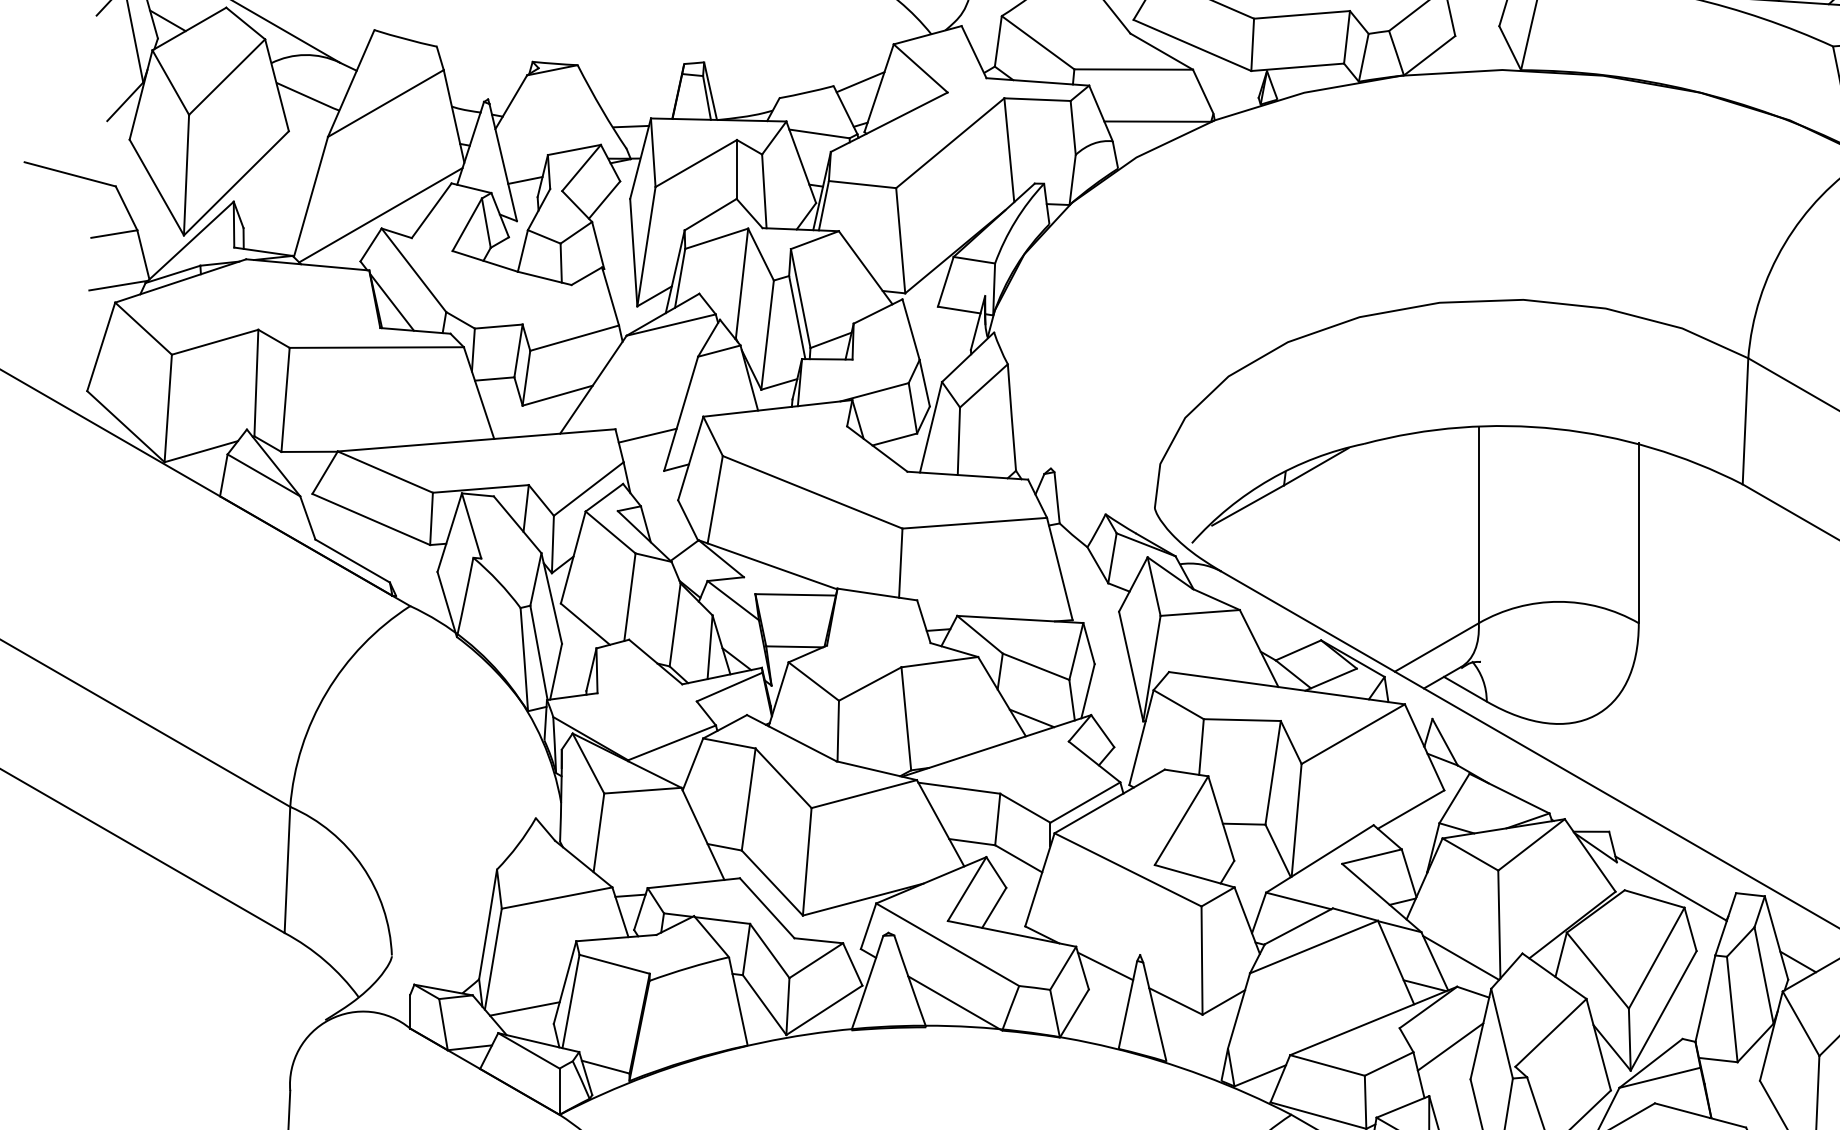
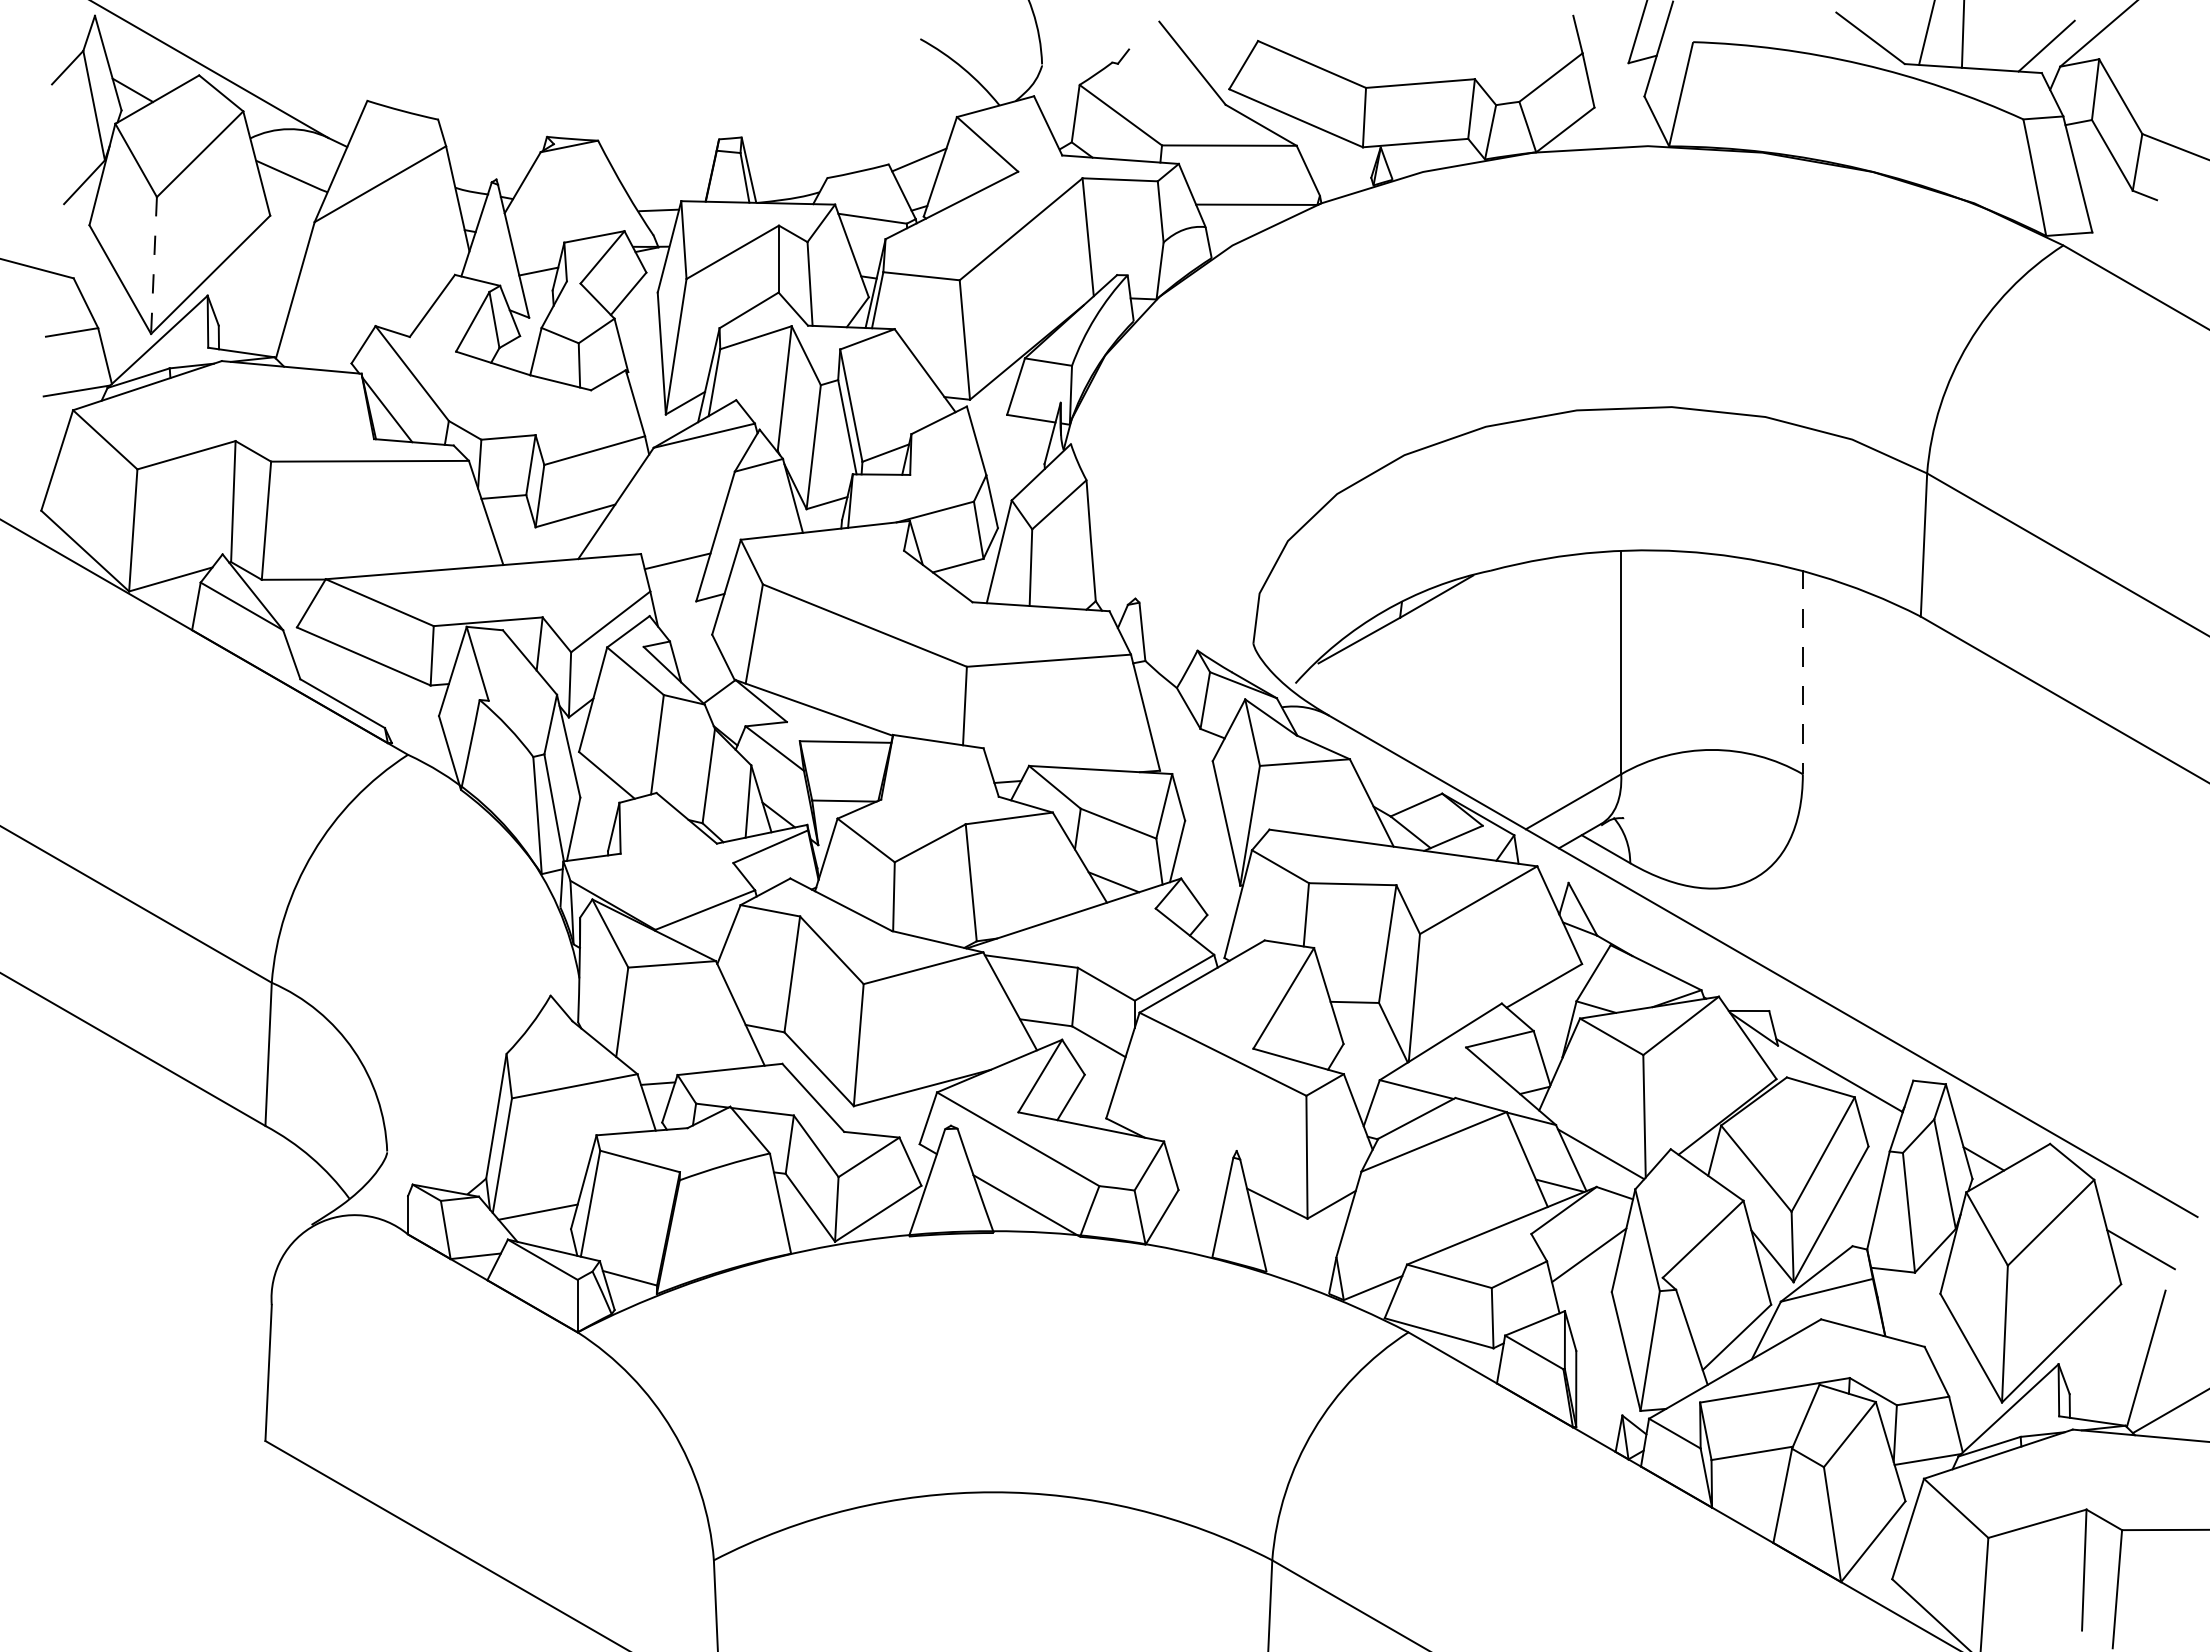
line: (186, 176) -> (154, 266), solid -> dashed
line: (380, 214) -> (374, 310), removed
line: (1638, 533) -> (1802, 672), solid -> dashed
line: (1105, 966) -> (1197, 1163), removed

